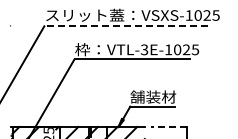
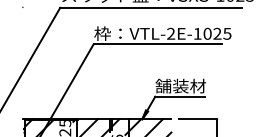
line: (125, 26) -> (150, 8), dashed -> solid
text: (144, 50) -> (171, 34), VTL-3E-1025 -> VTL-2E-1025
line: (168, 126) -> (197, 118), dashed -> solid

